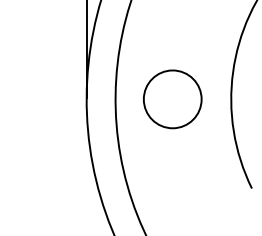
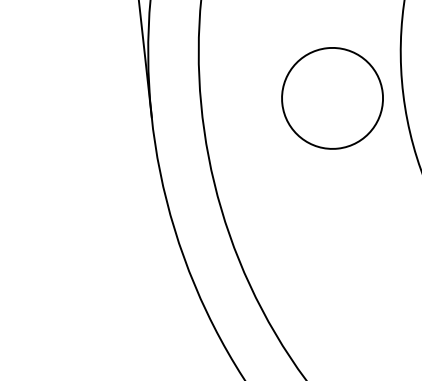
part: (172, 99) -> (332, 98), moved

